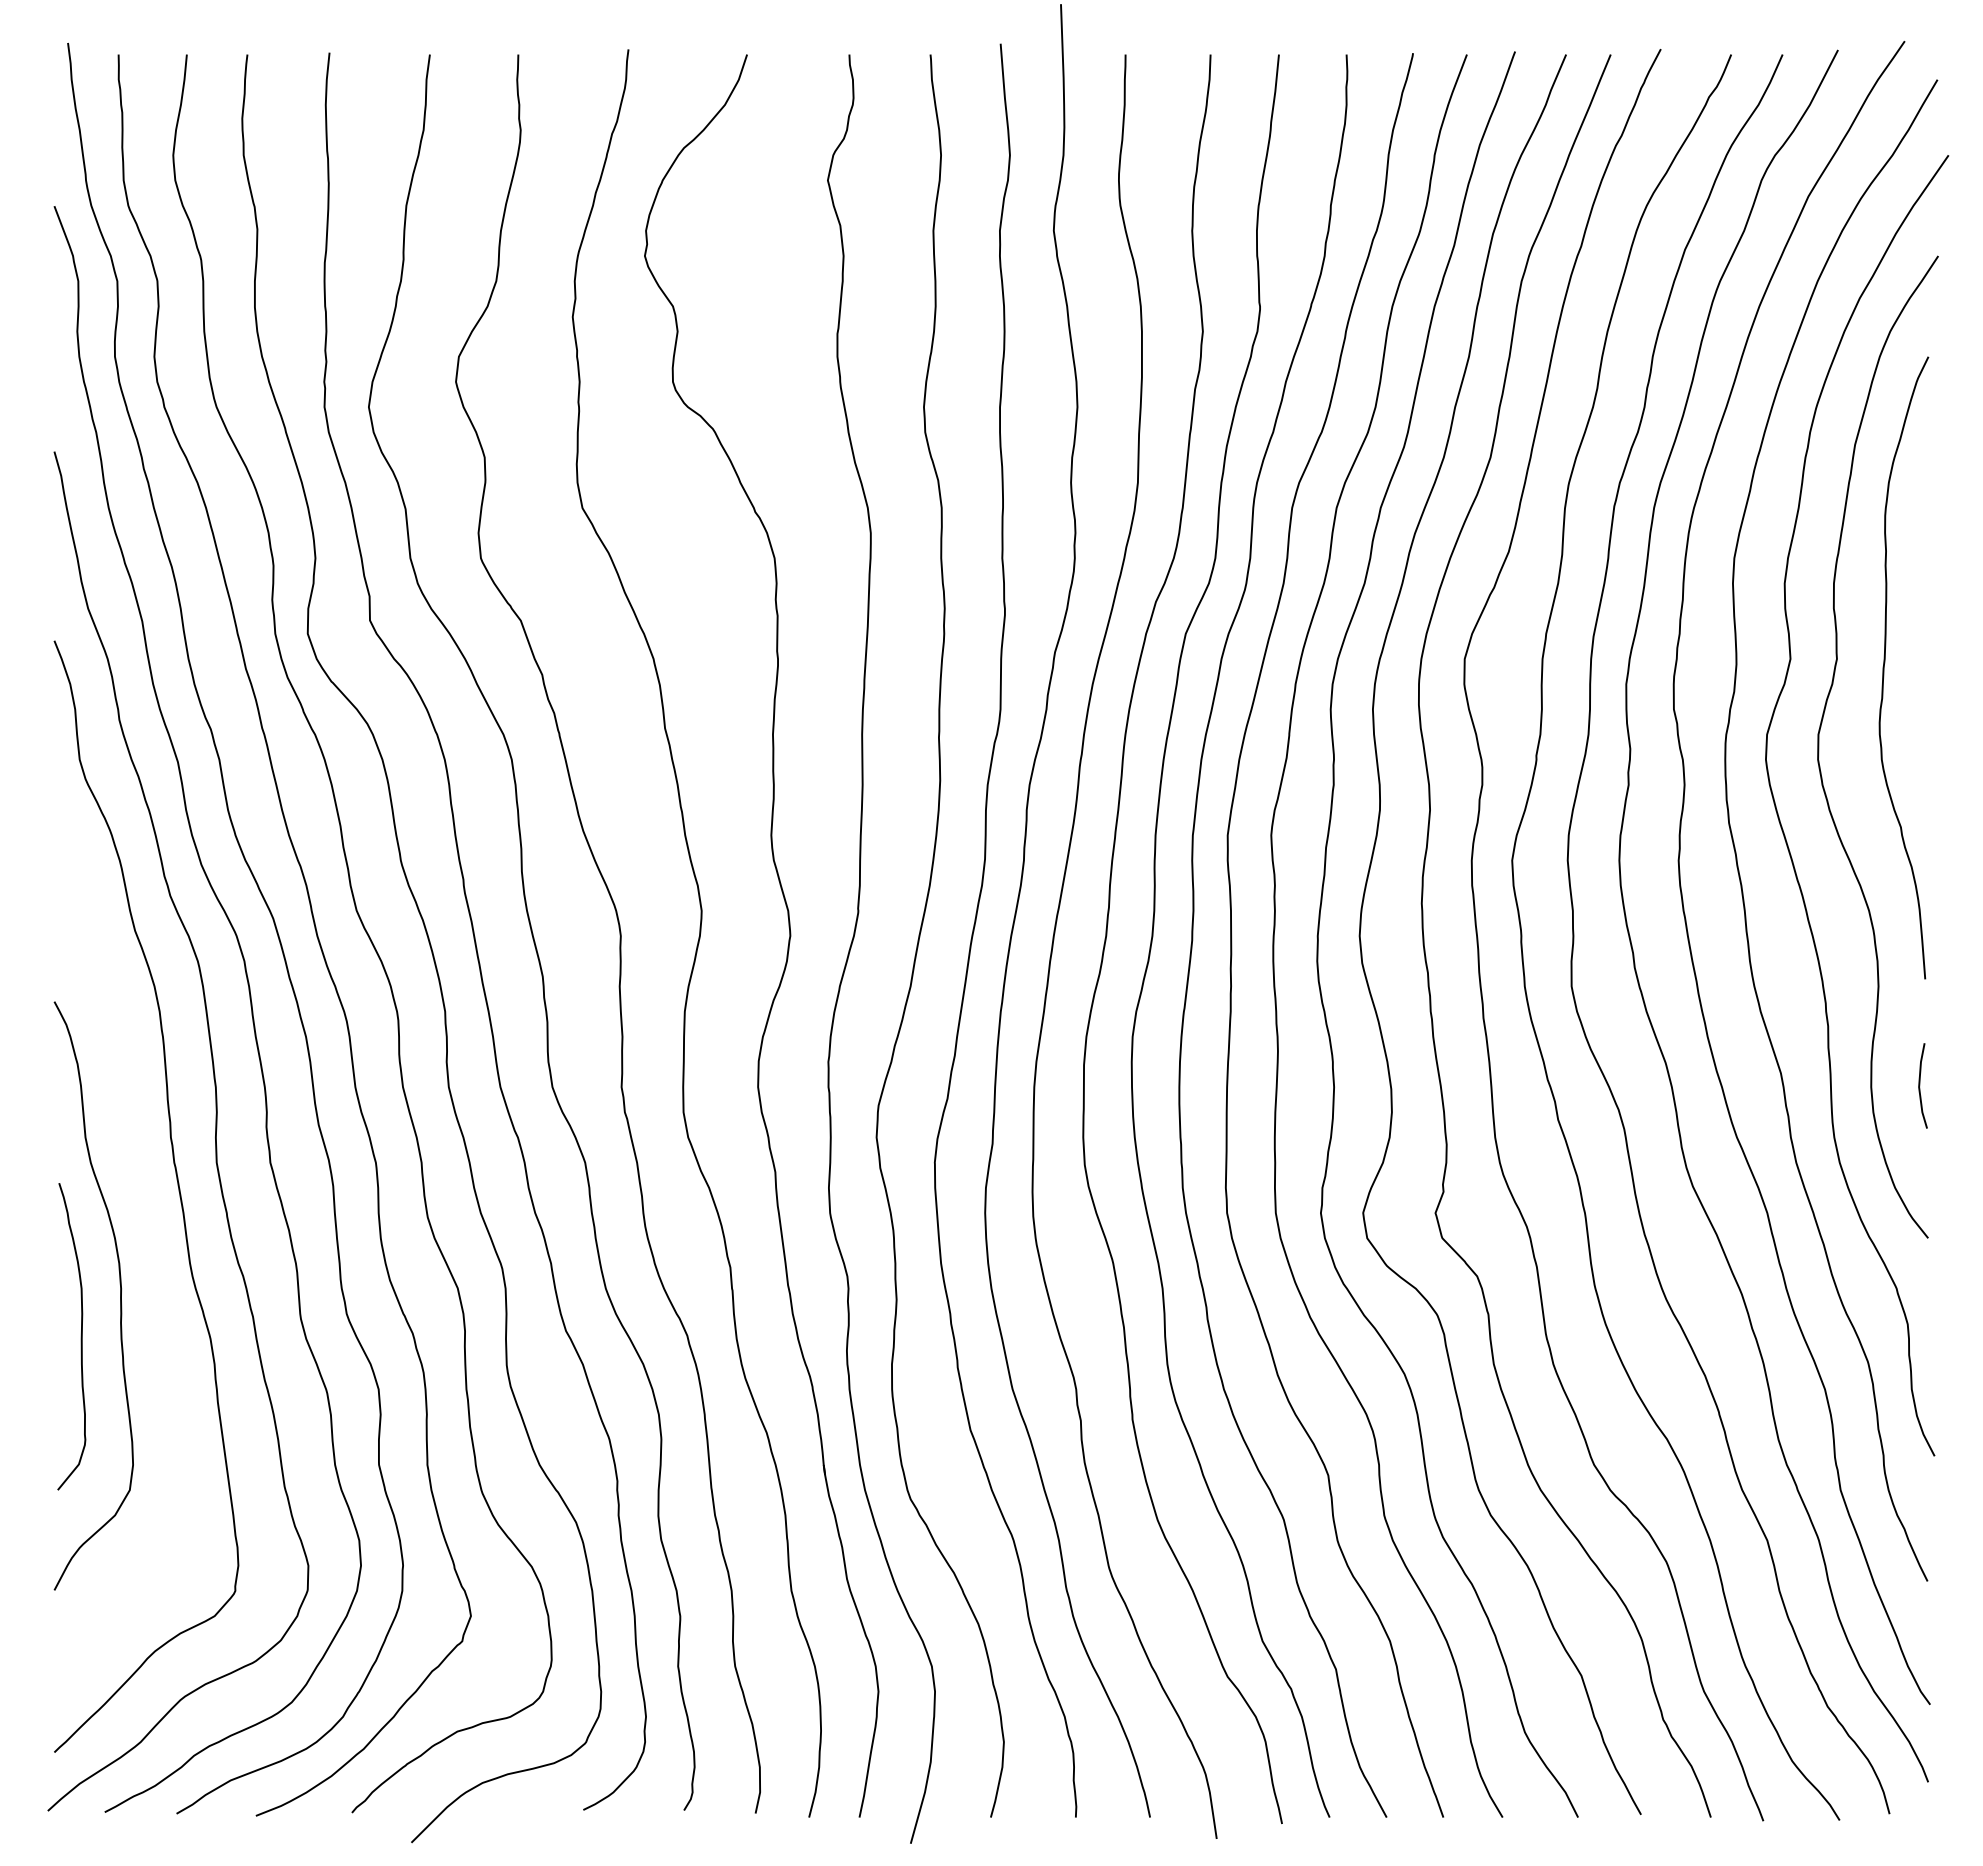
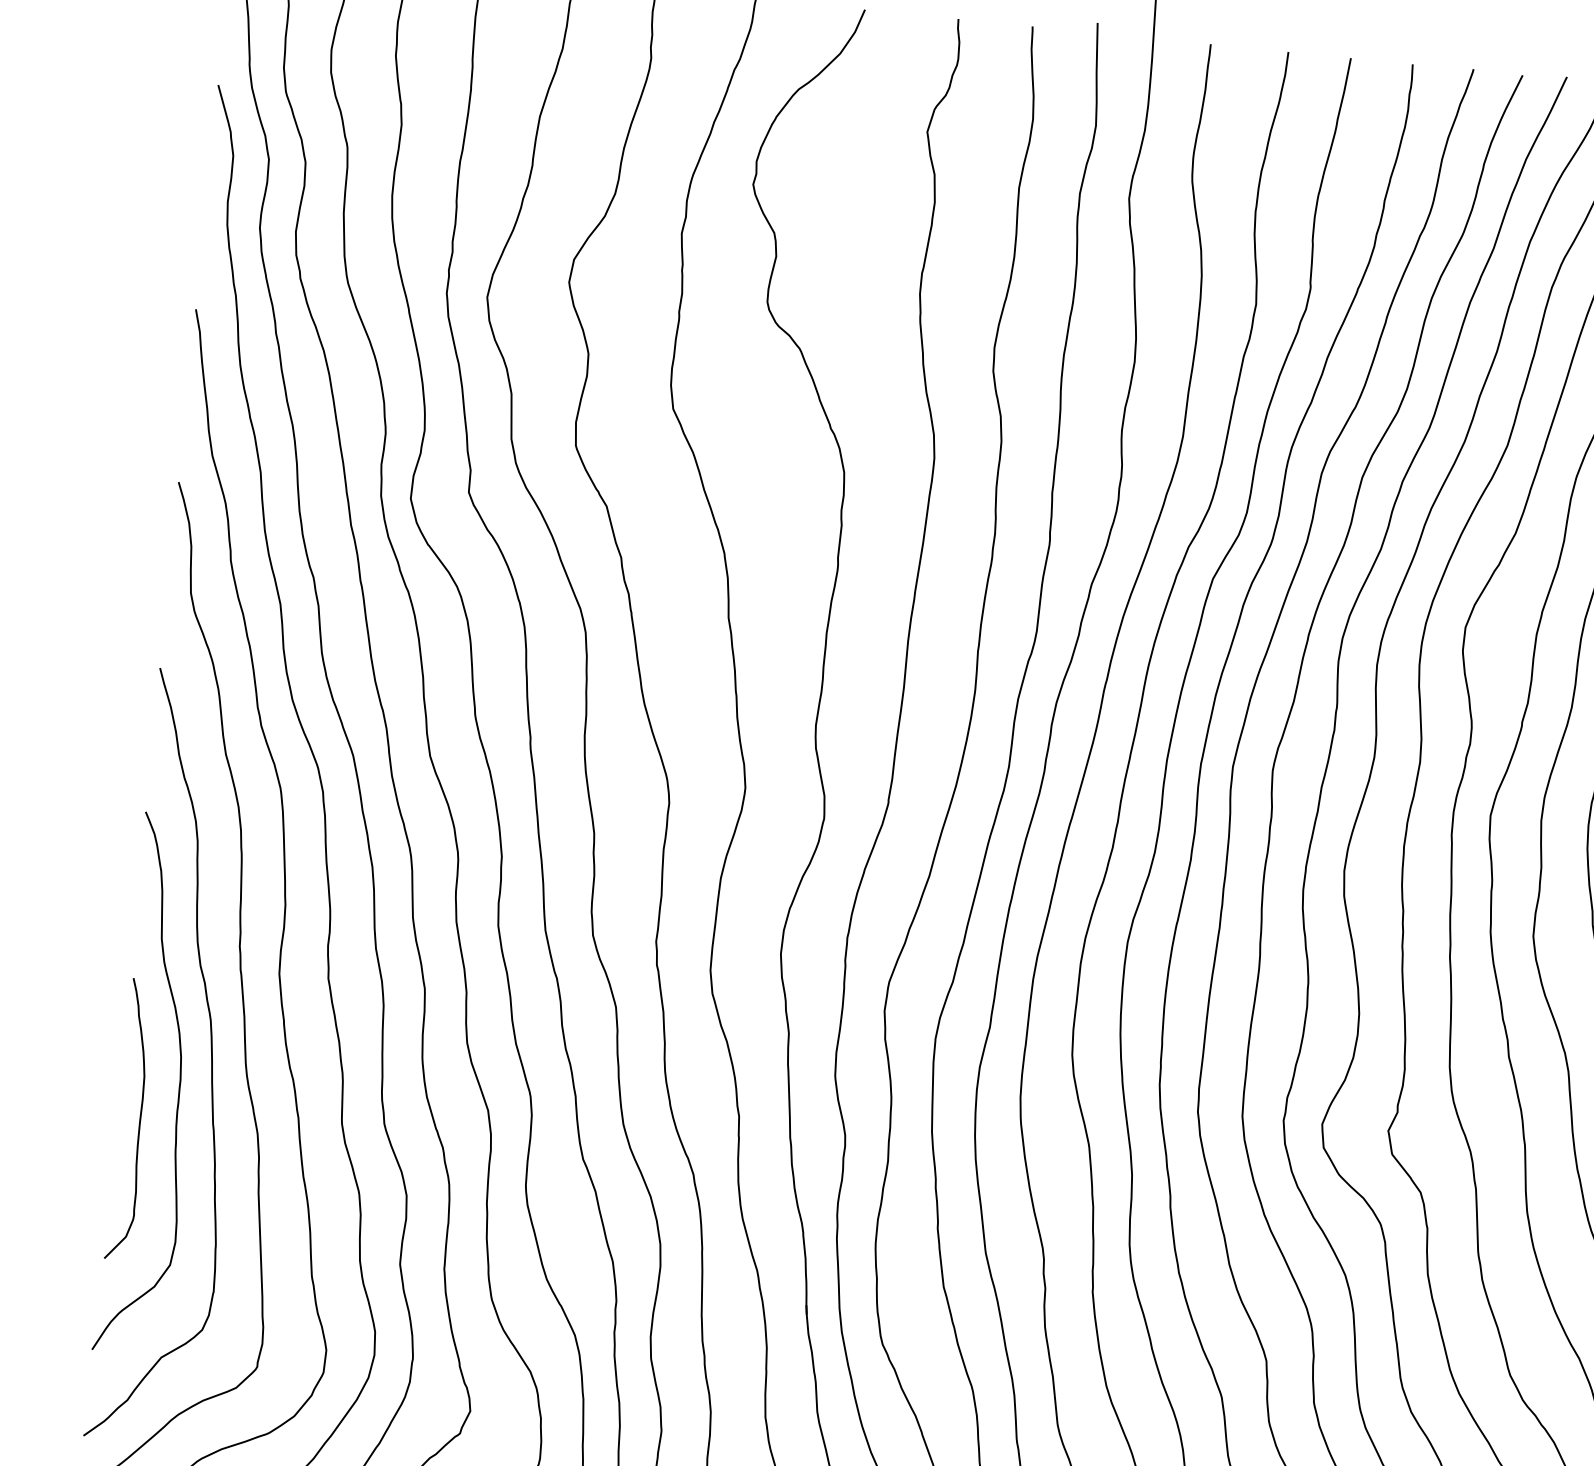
curve: (151, 1260) -> (210, 1057), added

